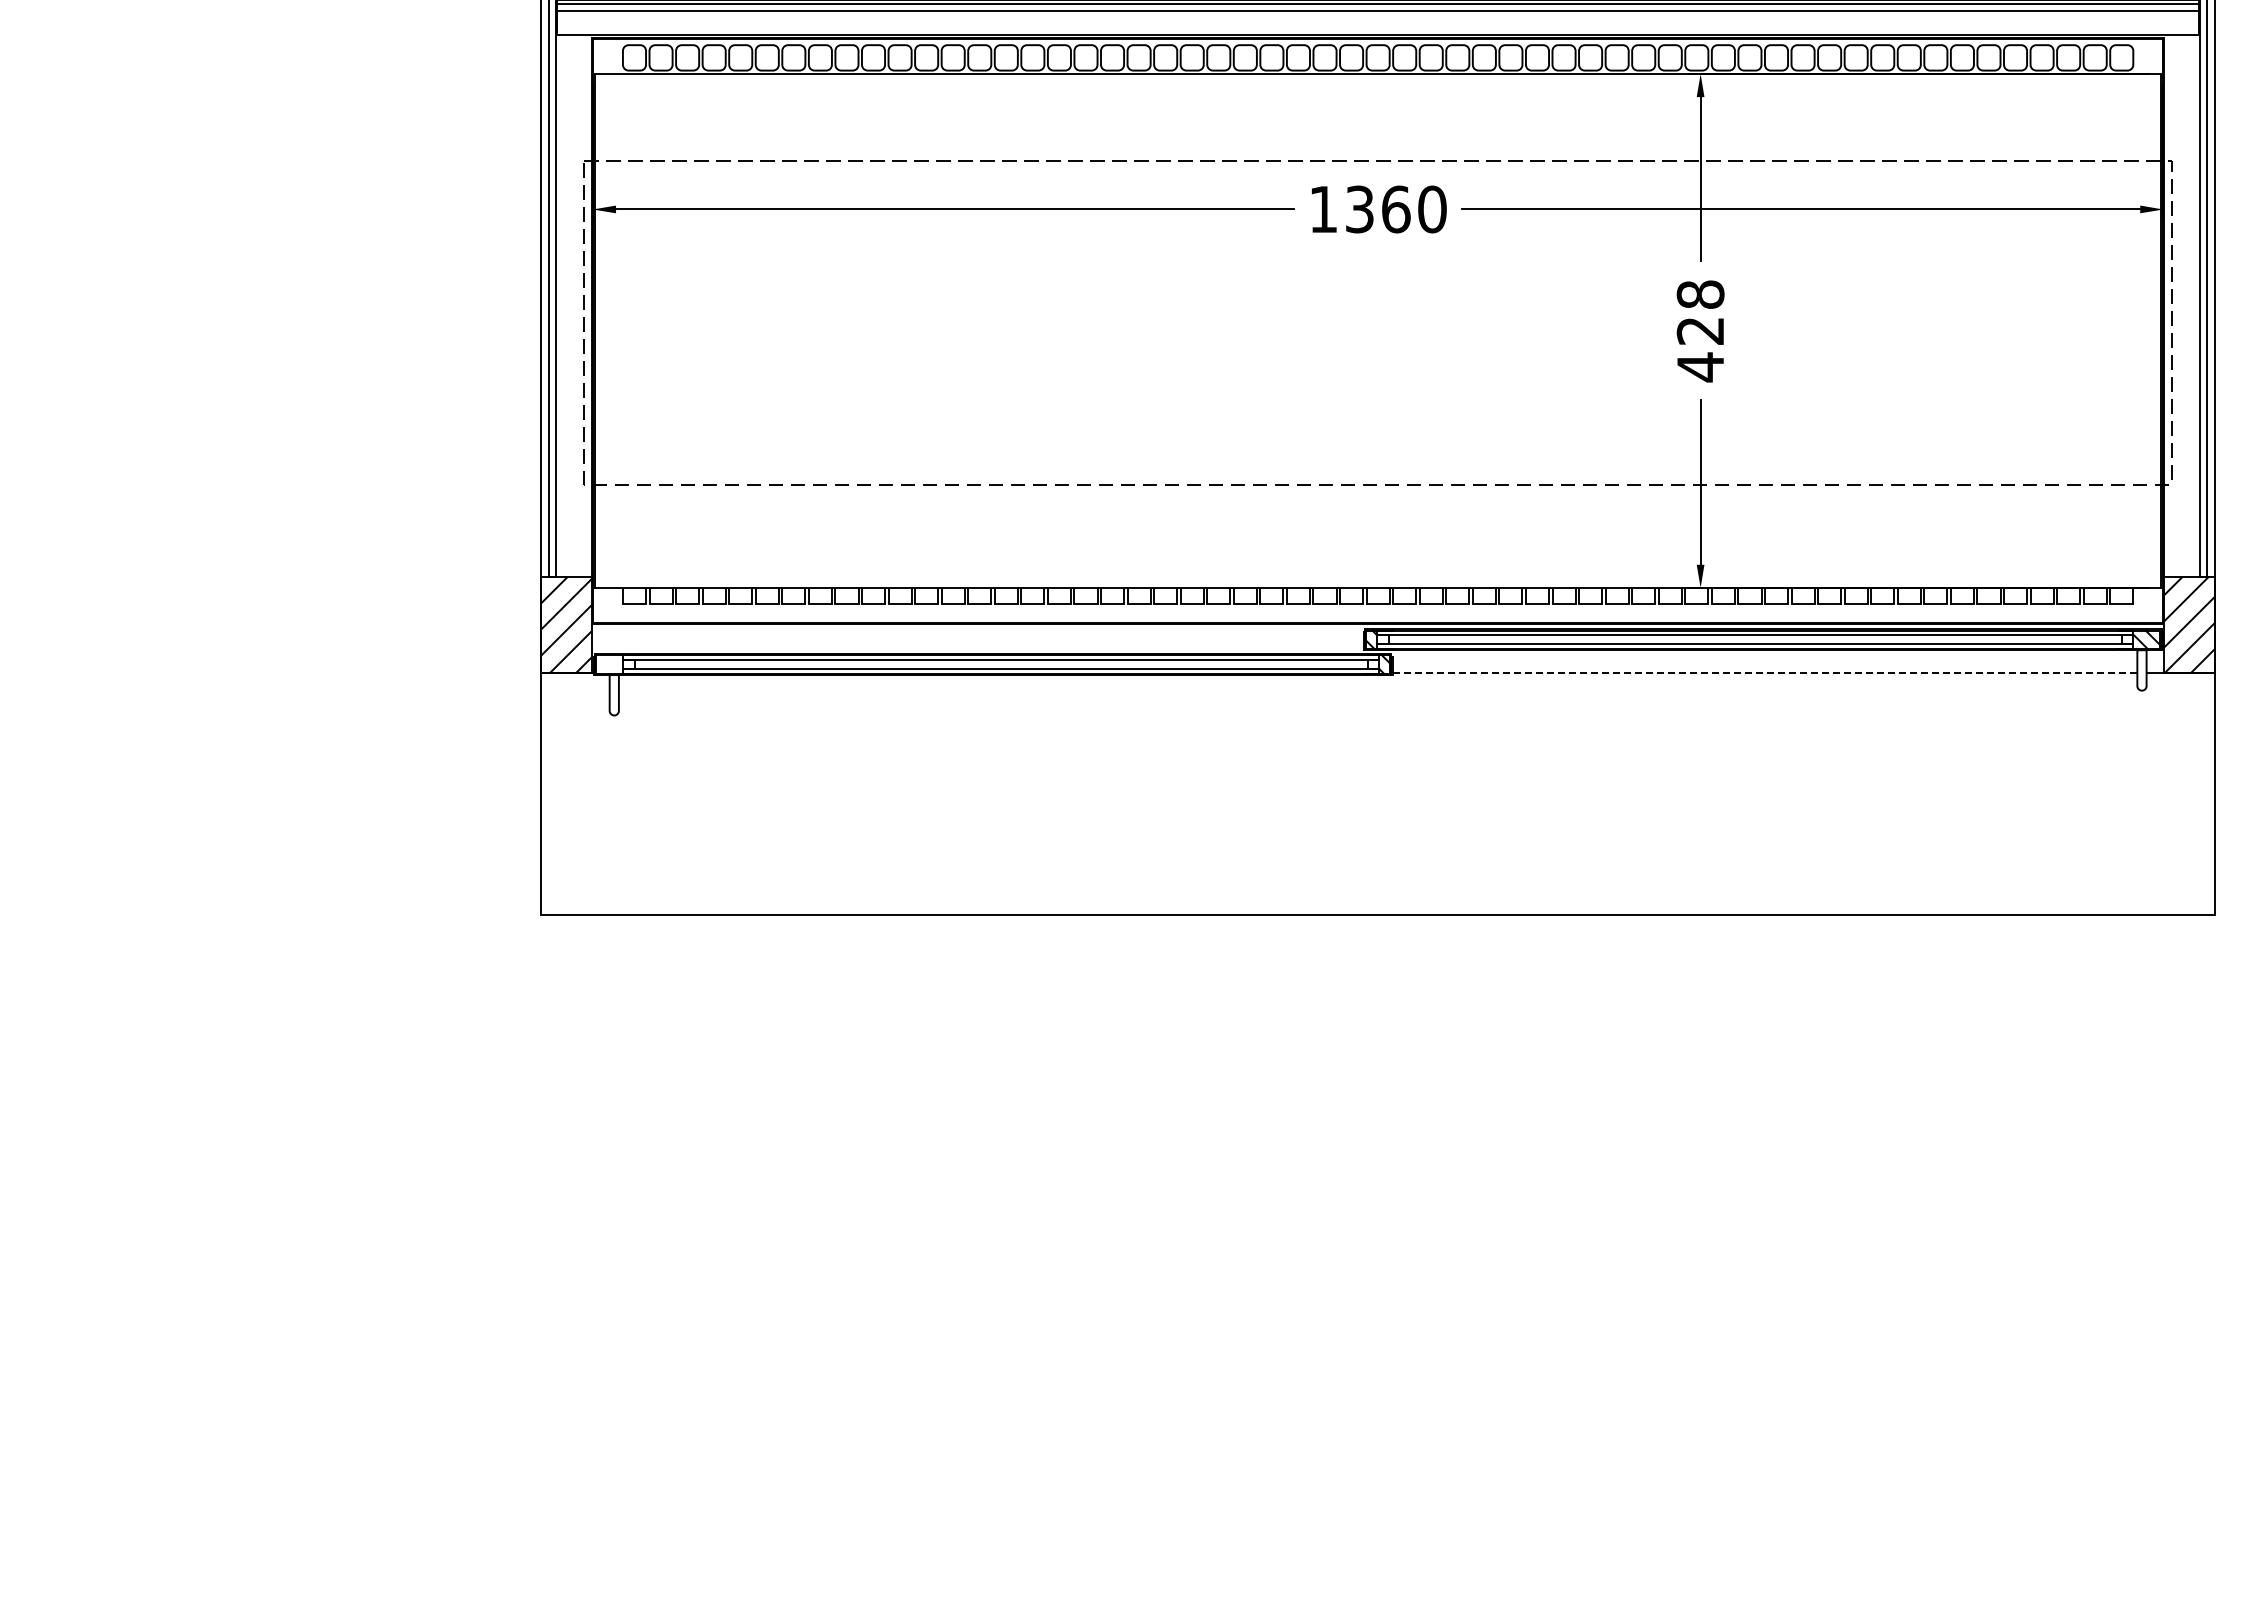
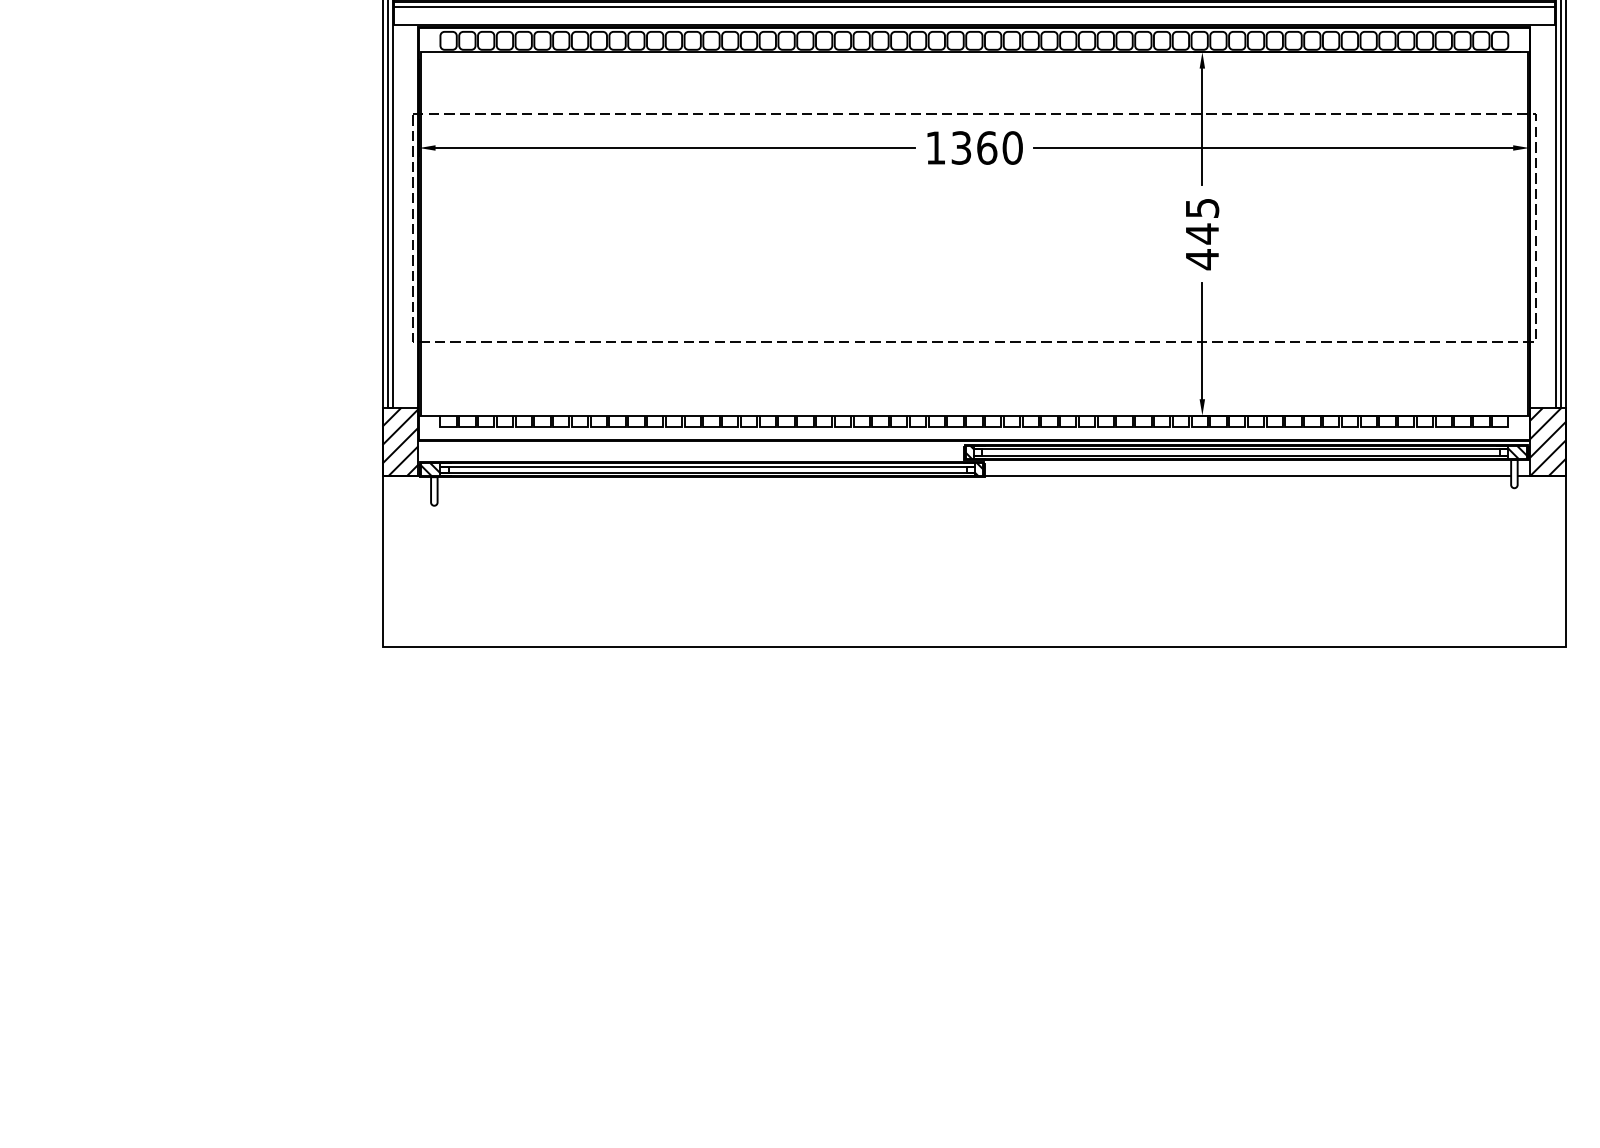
text: (1700, 313) -> (1202, 221), 428 -> 445
hatch: (608, 664) -> (430, 469), added
line: (1765, 672) -> (1248, 475), dashed -> solid

